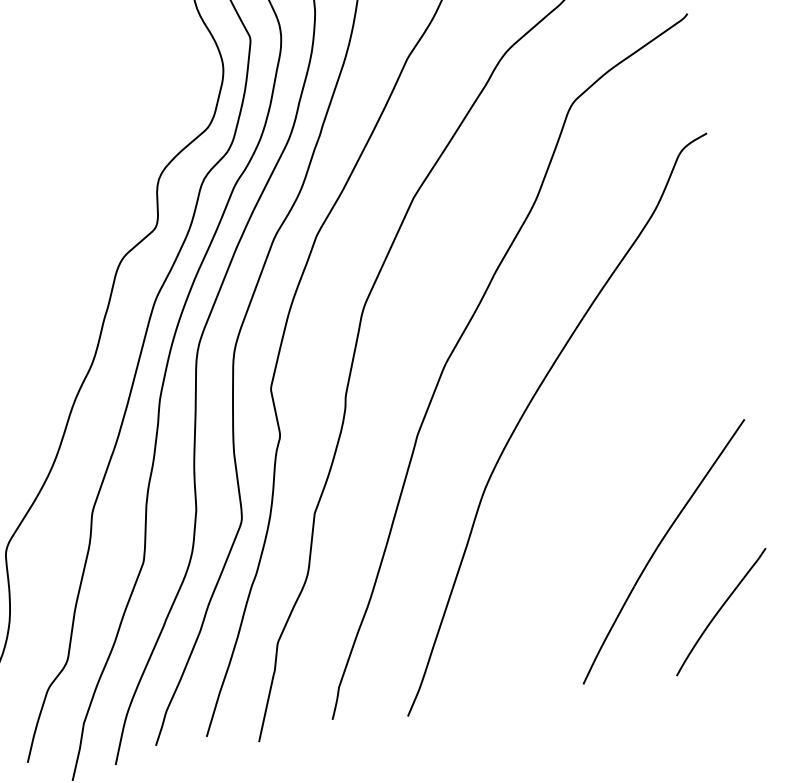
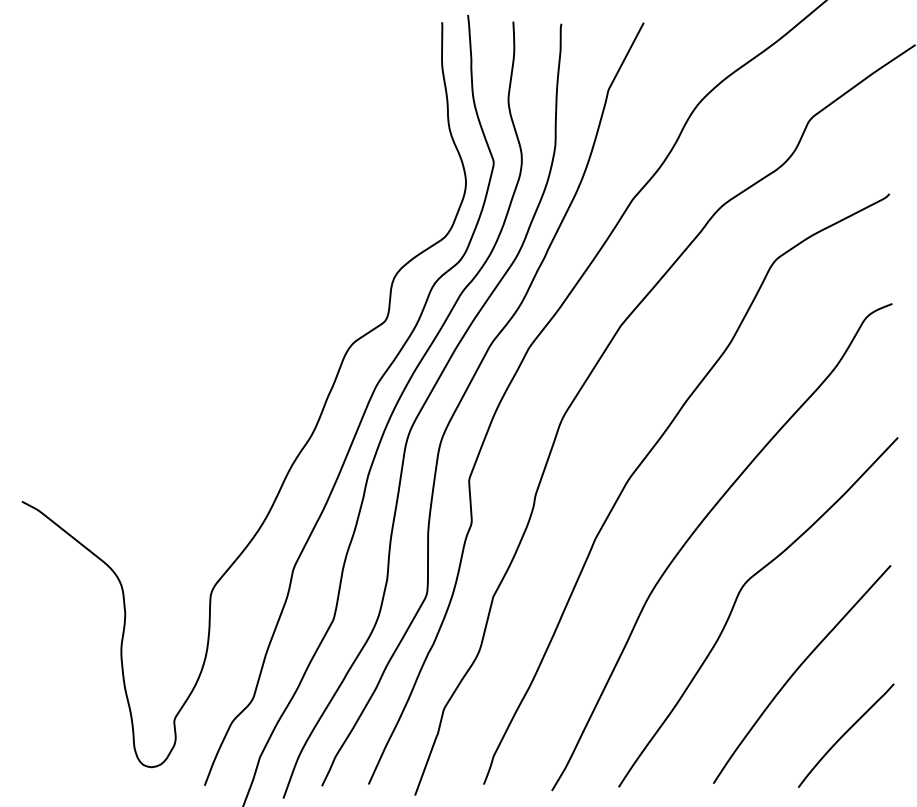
curve: (580, 485) -> (735, 604), added

